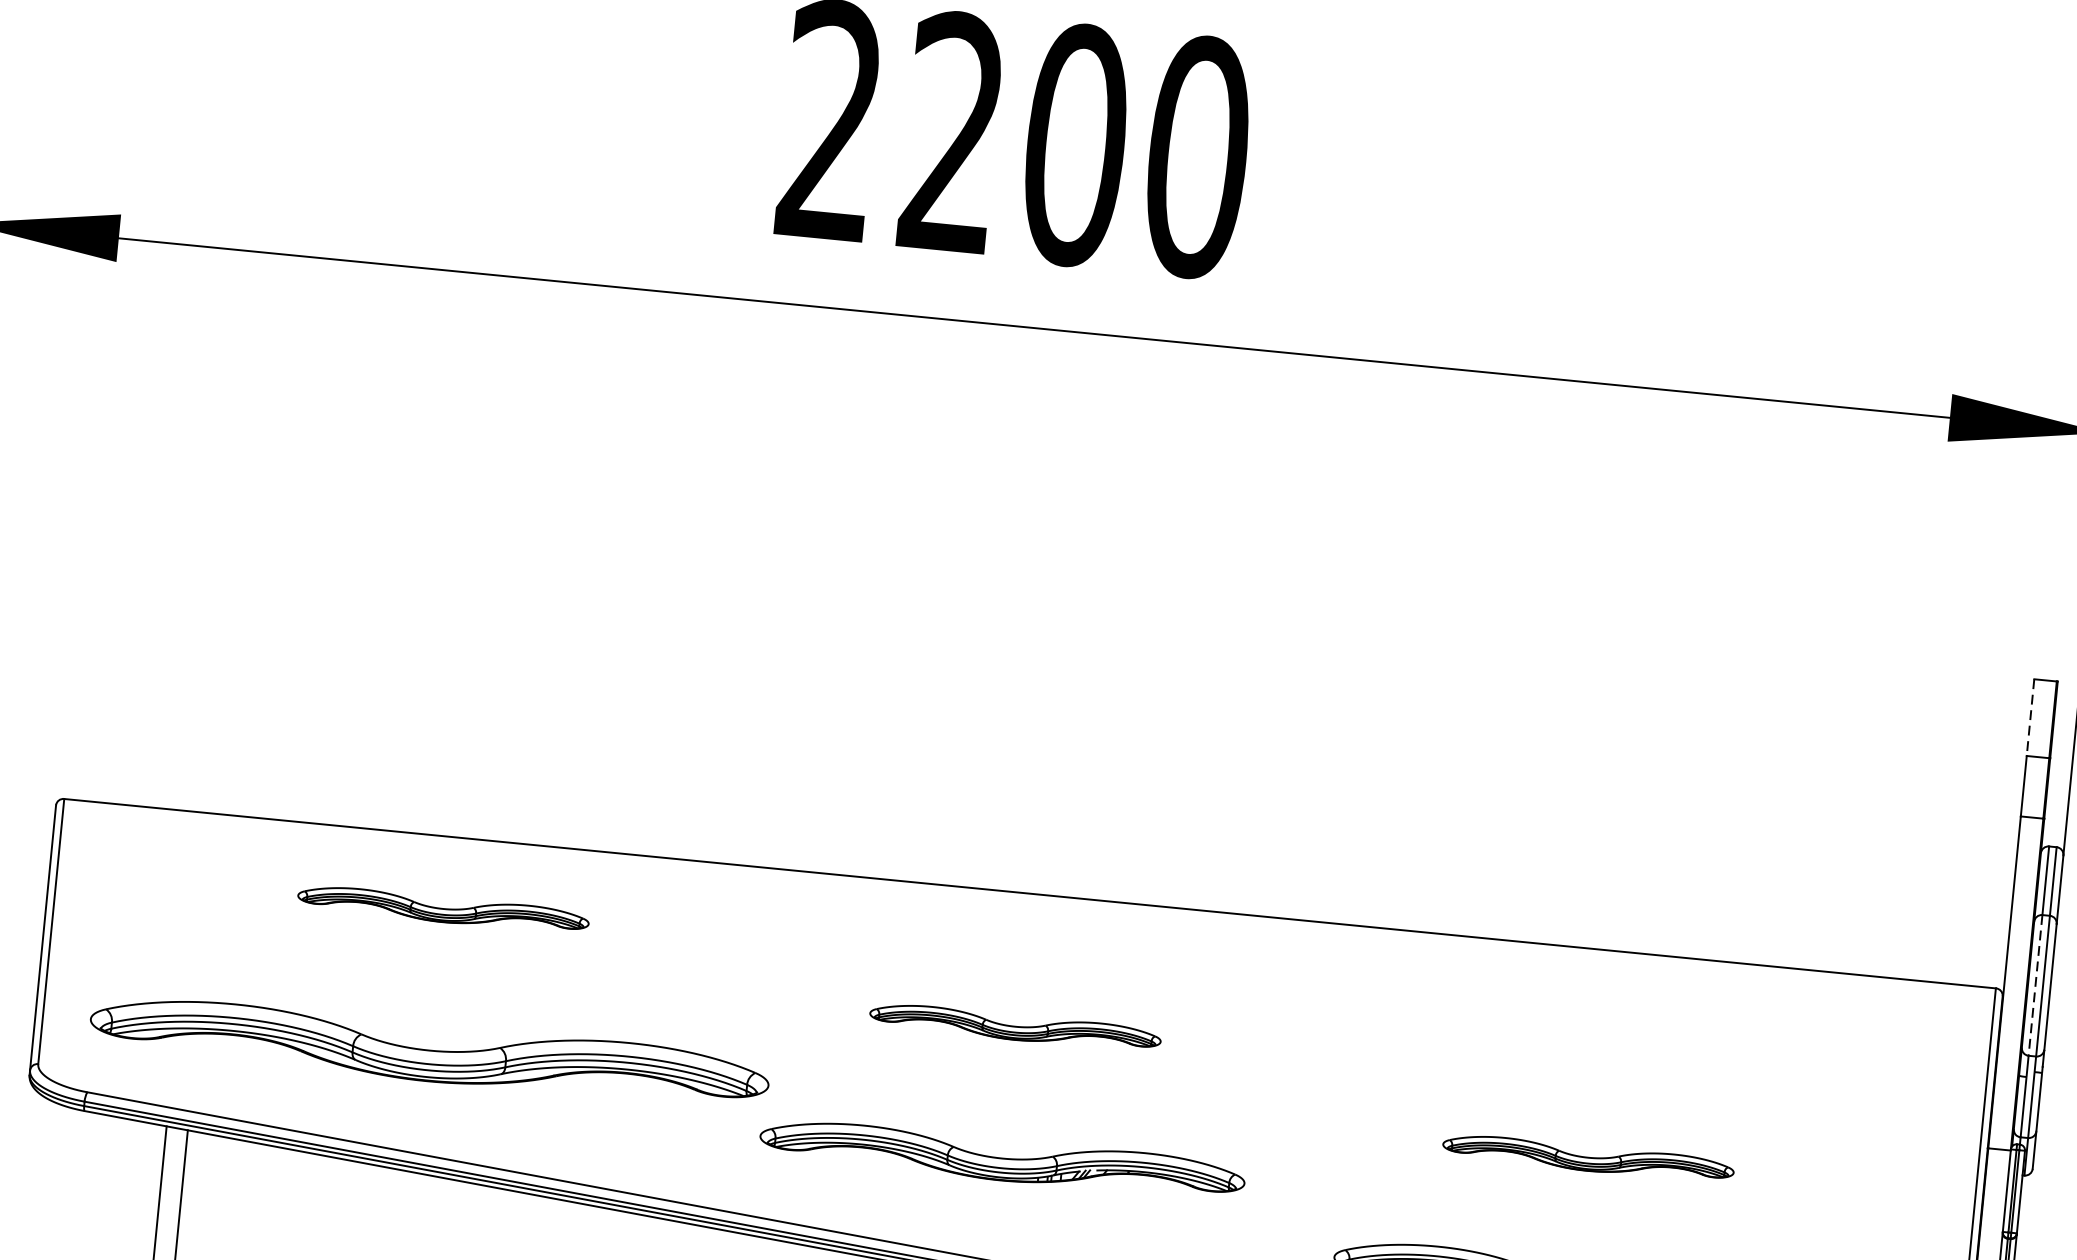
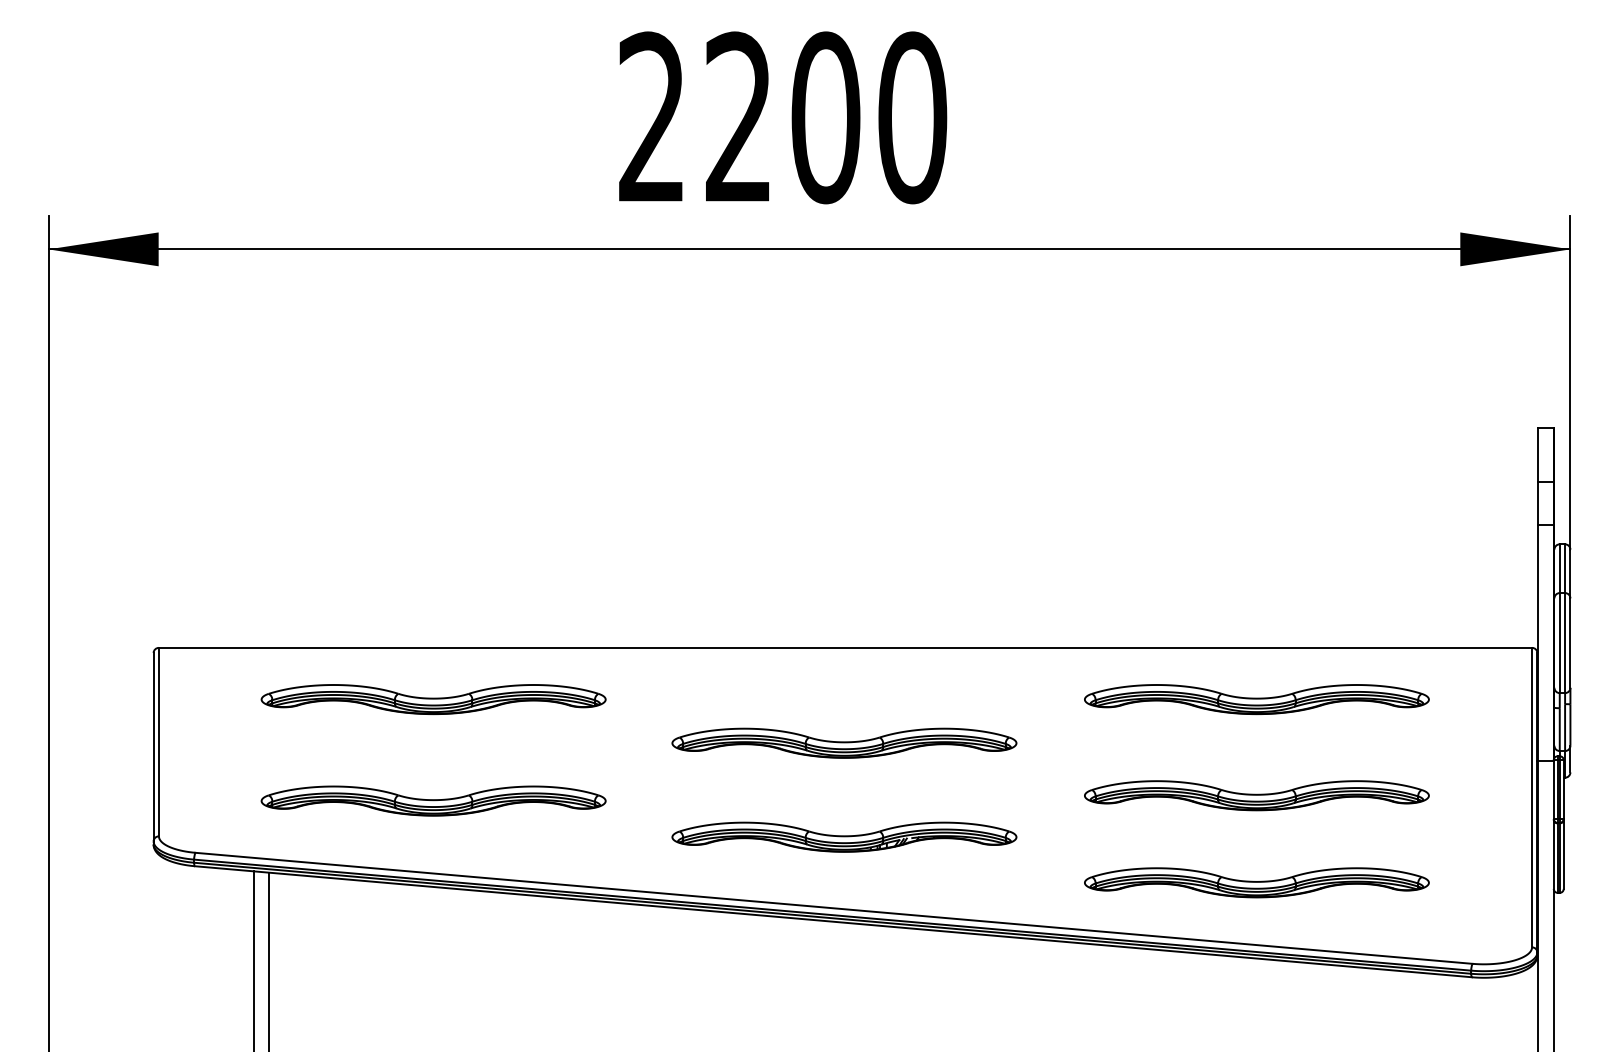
line: (2030, 718) -> (1537, 455), dashed -> solid
part: (443, 909) -> (433, 699), size x1.67
line: (2035, 985) -> (1559, 643), dashed -> solid
part: (1601, 1022) -> (1256, 699), added
part: (1015, 1026) -> (844, 742), size x1.67
part: (429, 1051) -> (433, 800), size x0.71
part: (1587, 1157) -> (1256, 795), size x1.67

